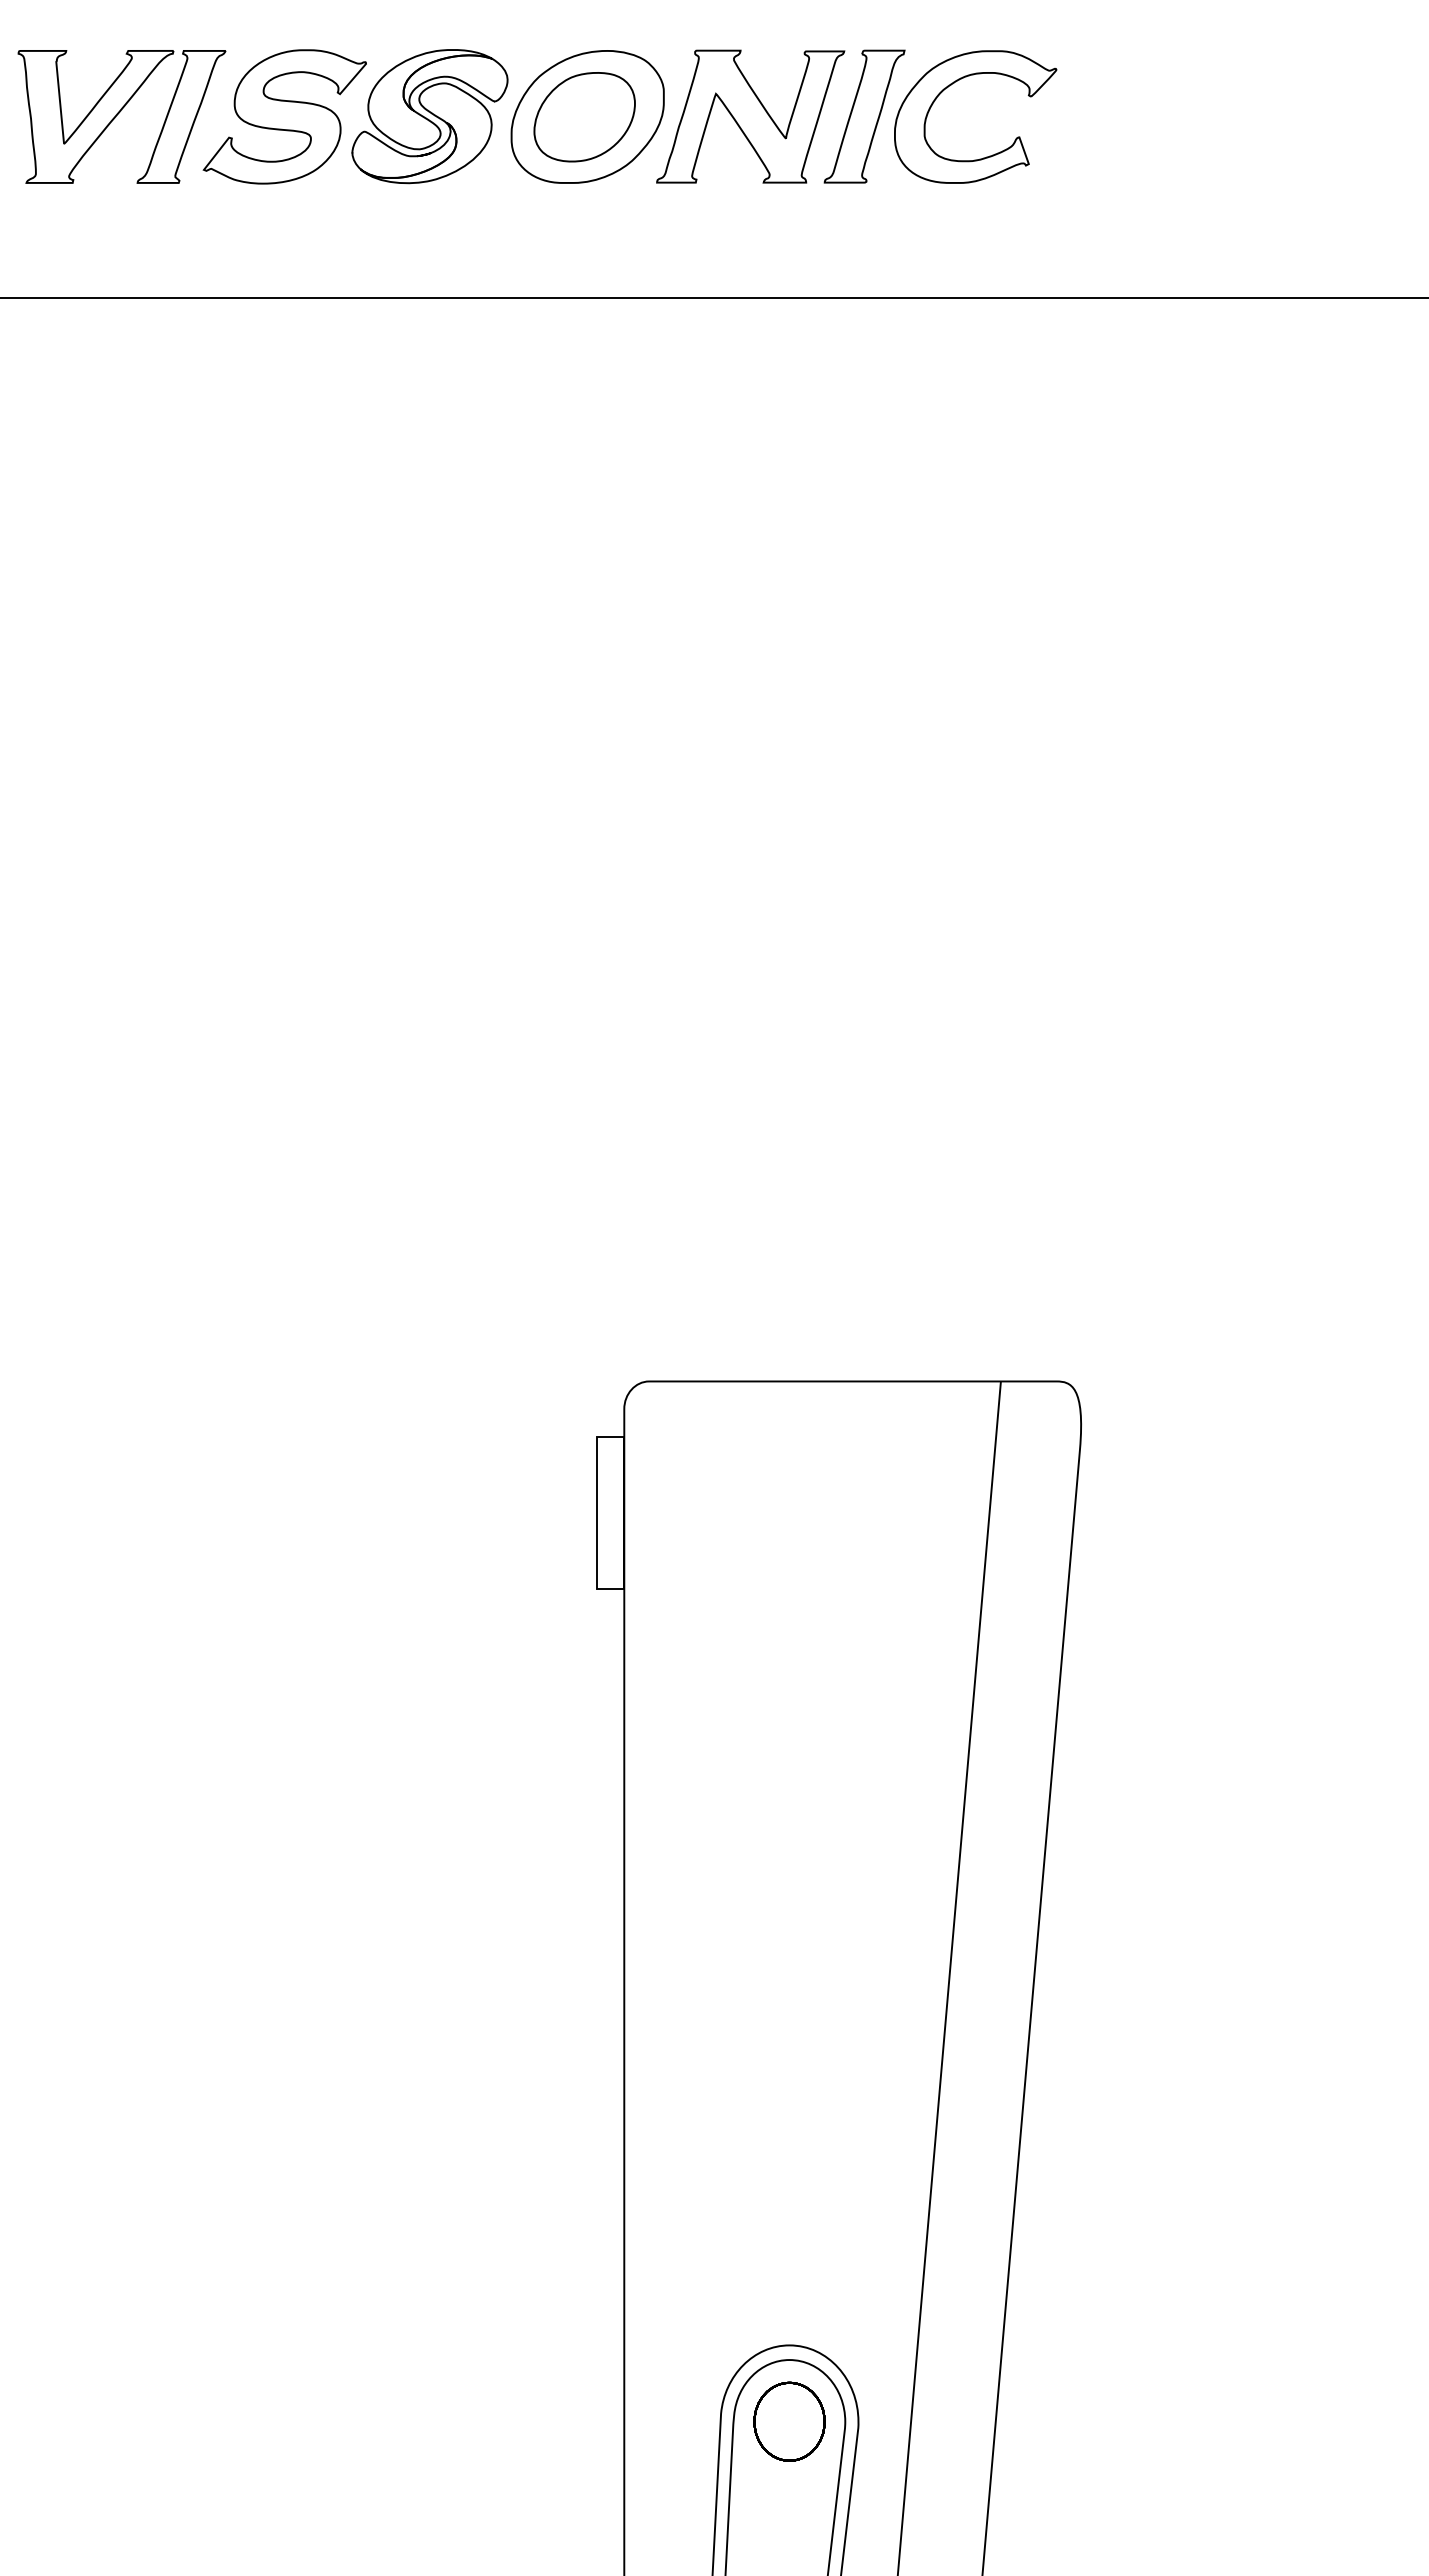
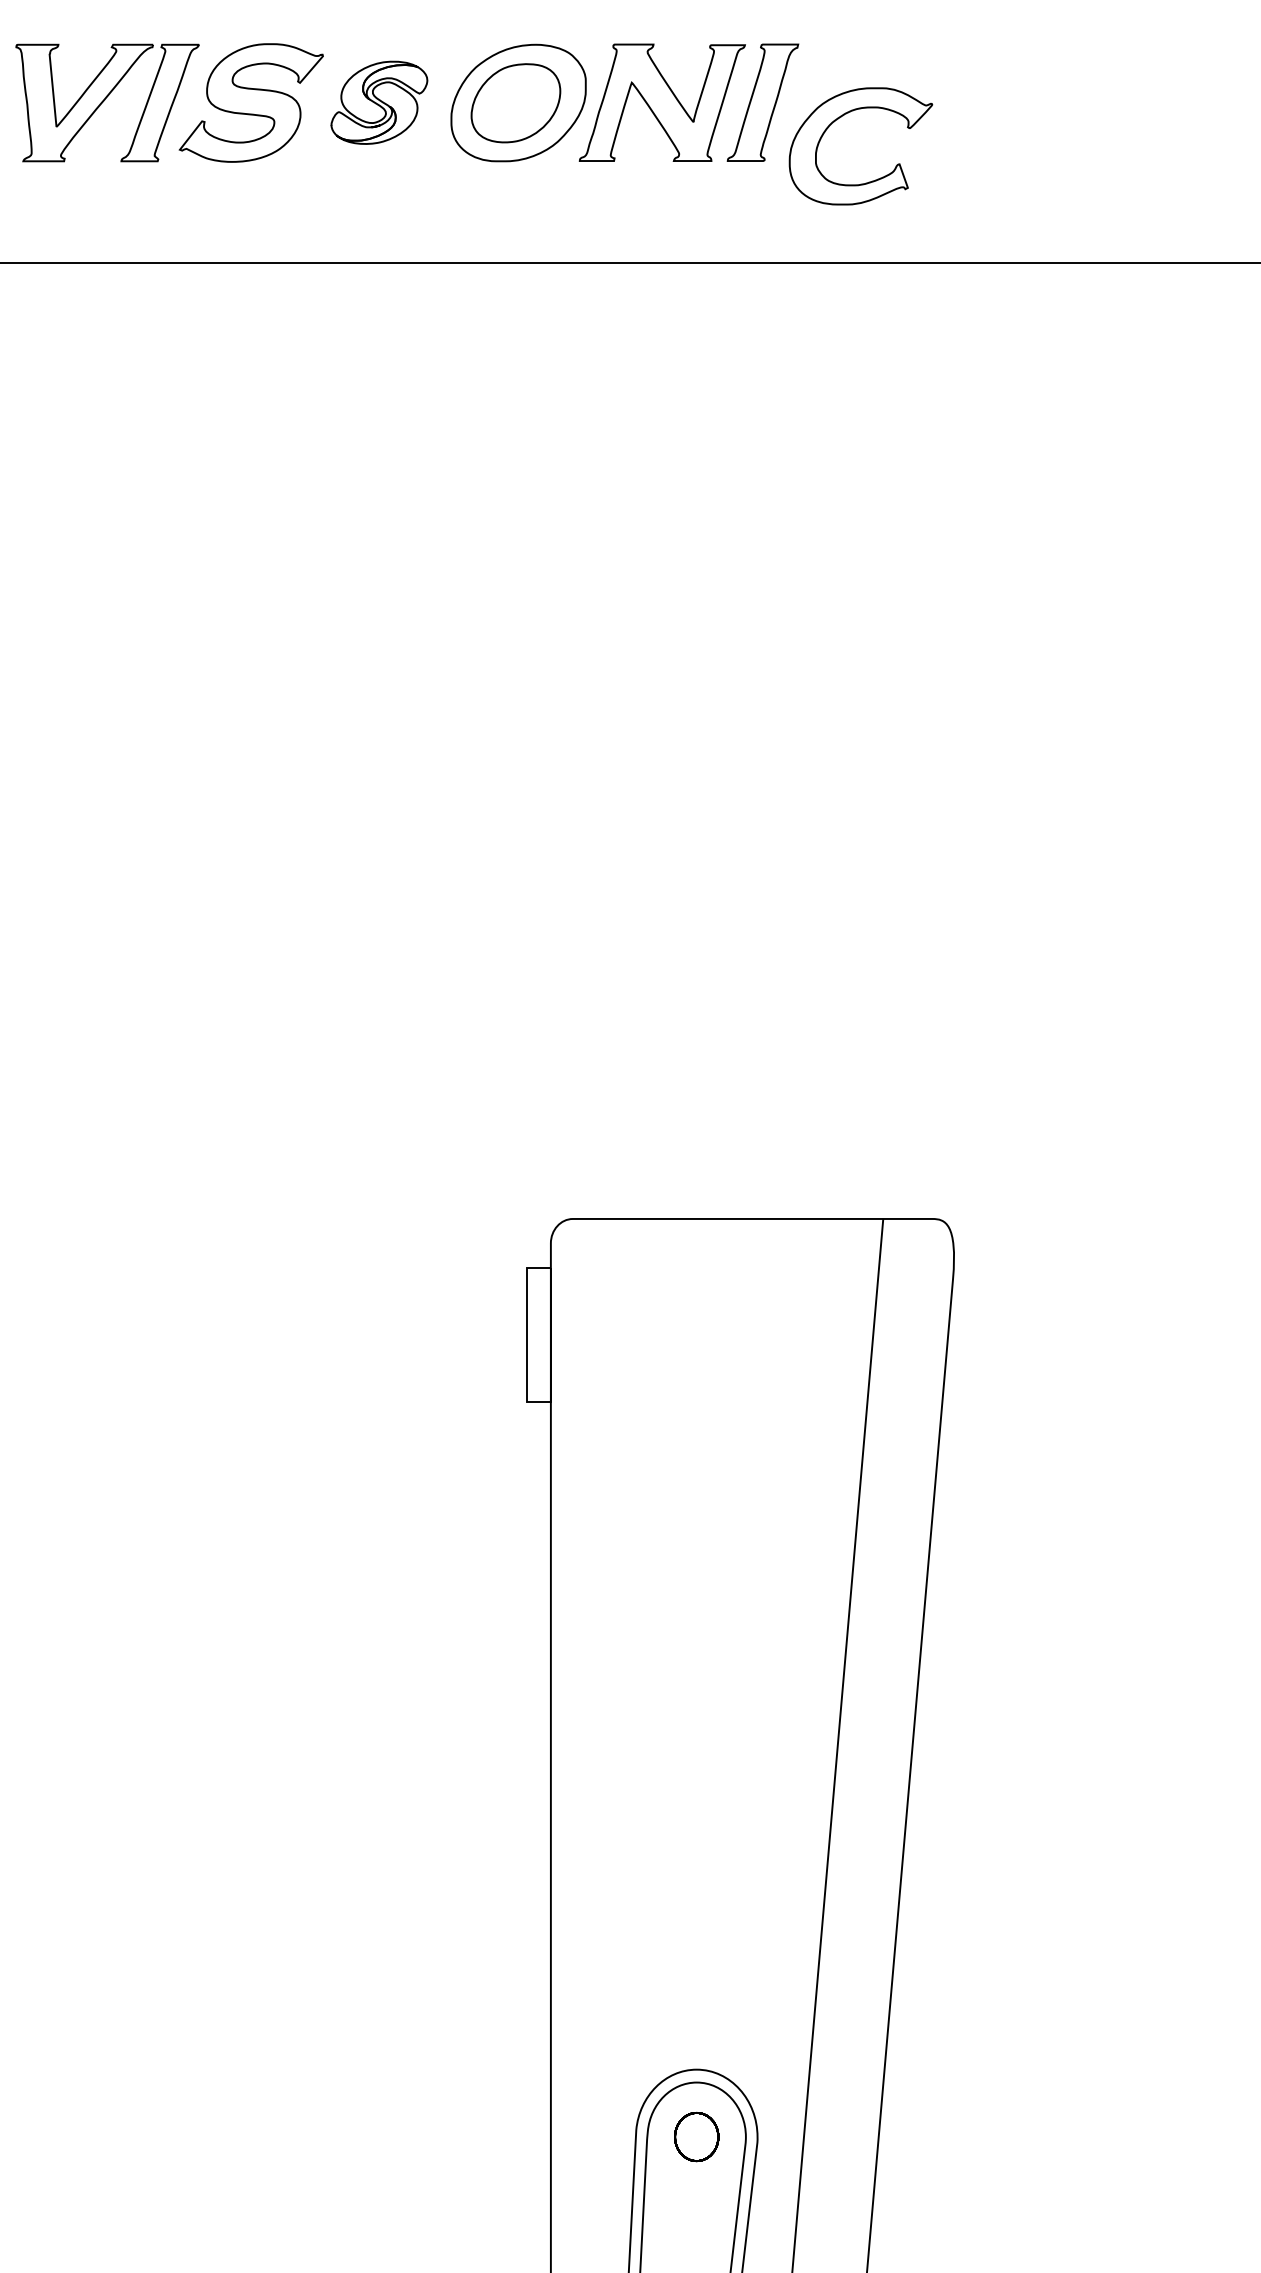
part: (954, 83) -> (842, 116), moved
part: (429, 116) -> (378, 102), size x0.7
part: (789, 2421) -> (696, 2136), size x0.7

